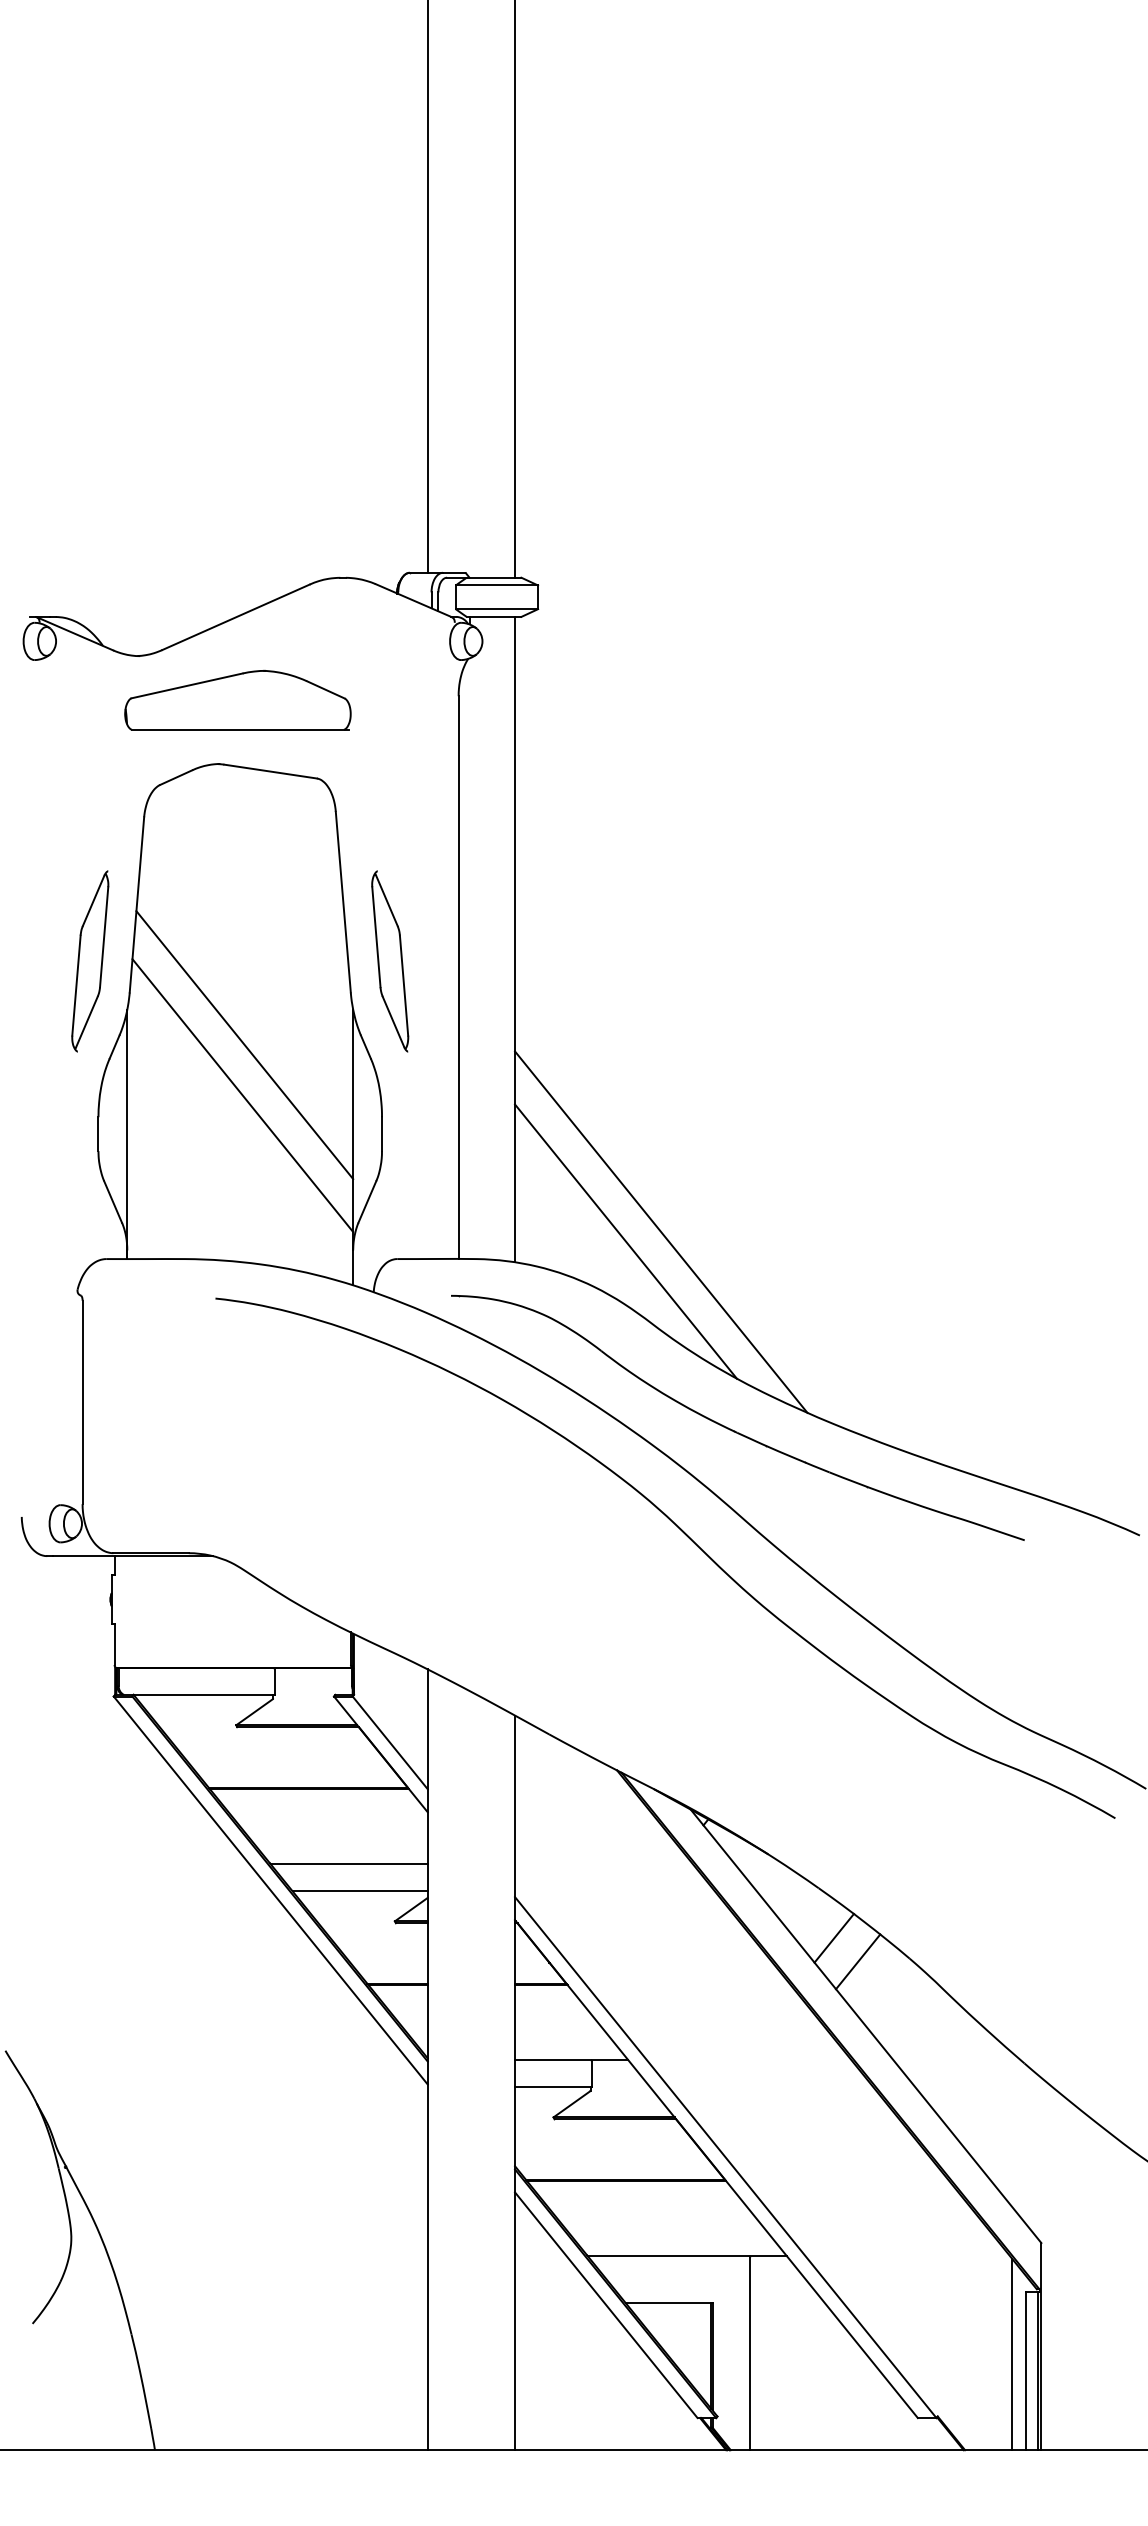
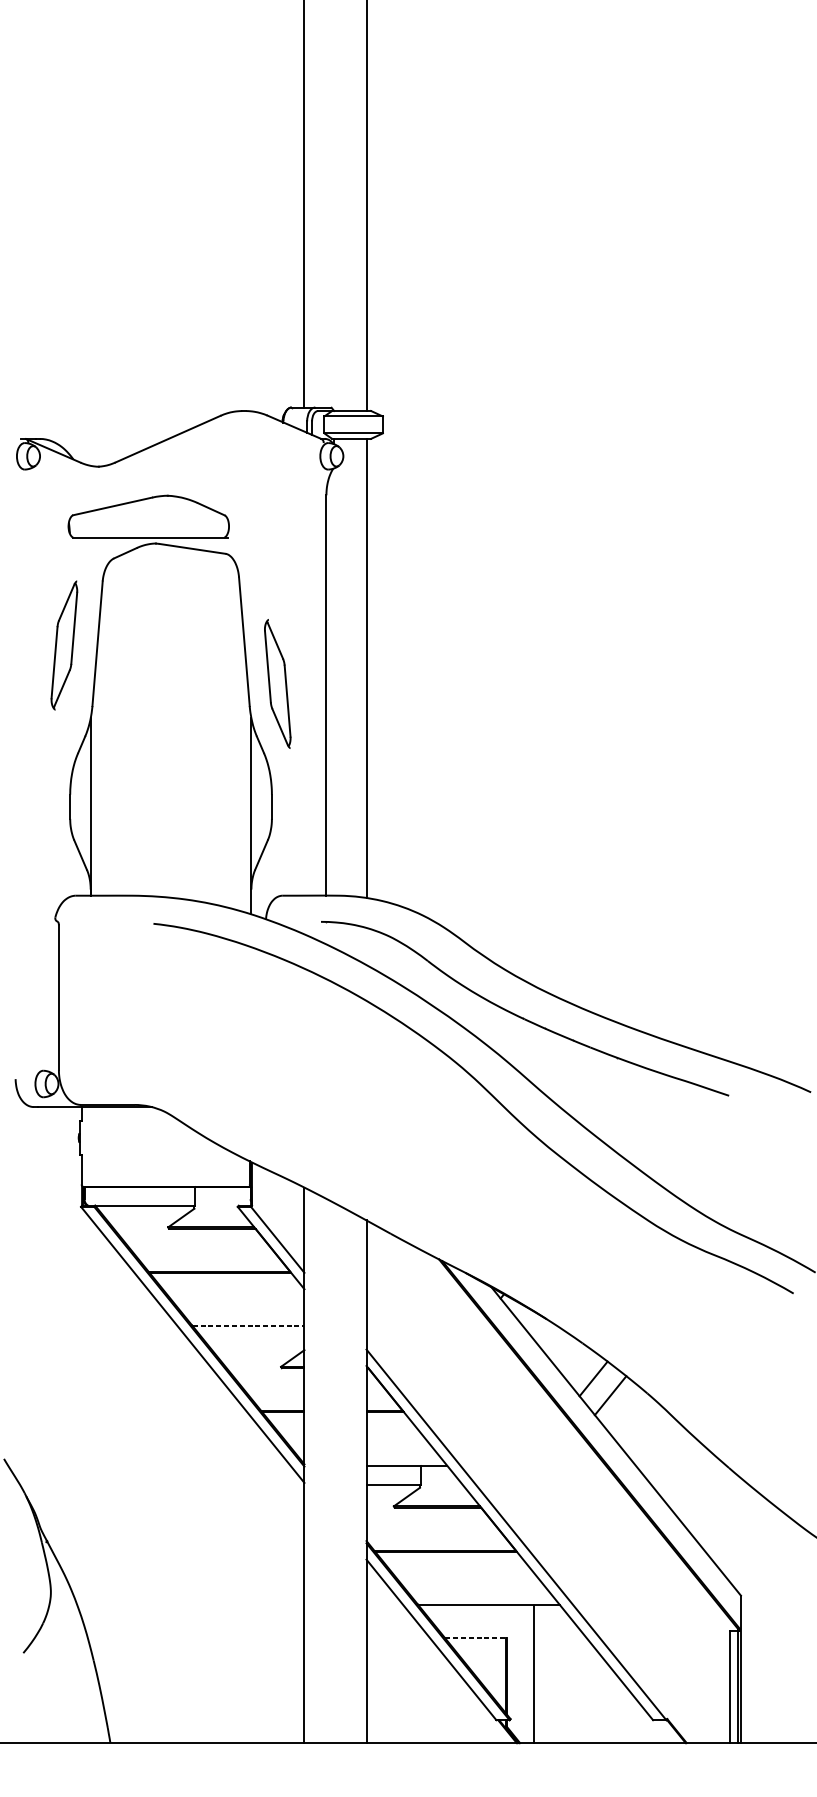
part: (237, 699) -> (148, 516), moved
part: (90, 961) -> (64, 645), moved
line: (244, 1045) -> (174, 743), removed
line: (242, 1095) -> (172, 779), removed
line: (661, 1231) -> (470, 876), removed
line: (625, 1241) -> (445, 883), removed
line: (349, 1864) -> (248, 1326), solid -> dashed
line: (359, 1891) -> (255, 1345), removed
line: (669, 2303) -> (476, 1638), solid -> dashed
line: (1012, 2354) -> (720, 1674), removed

